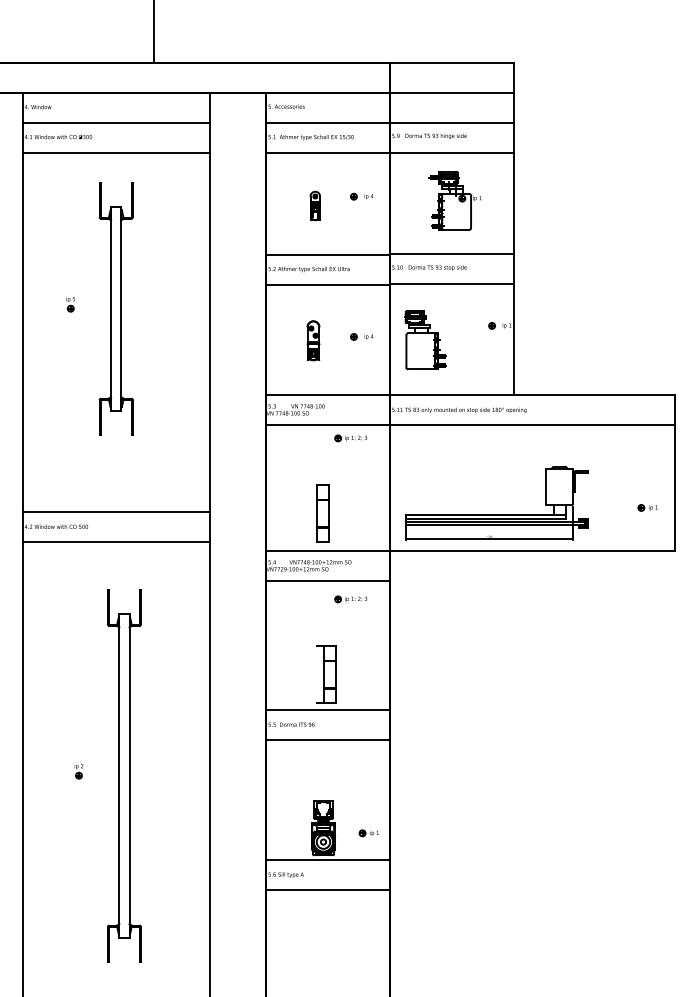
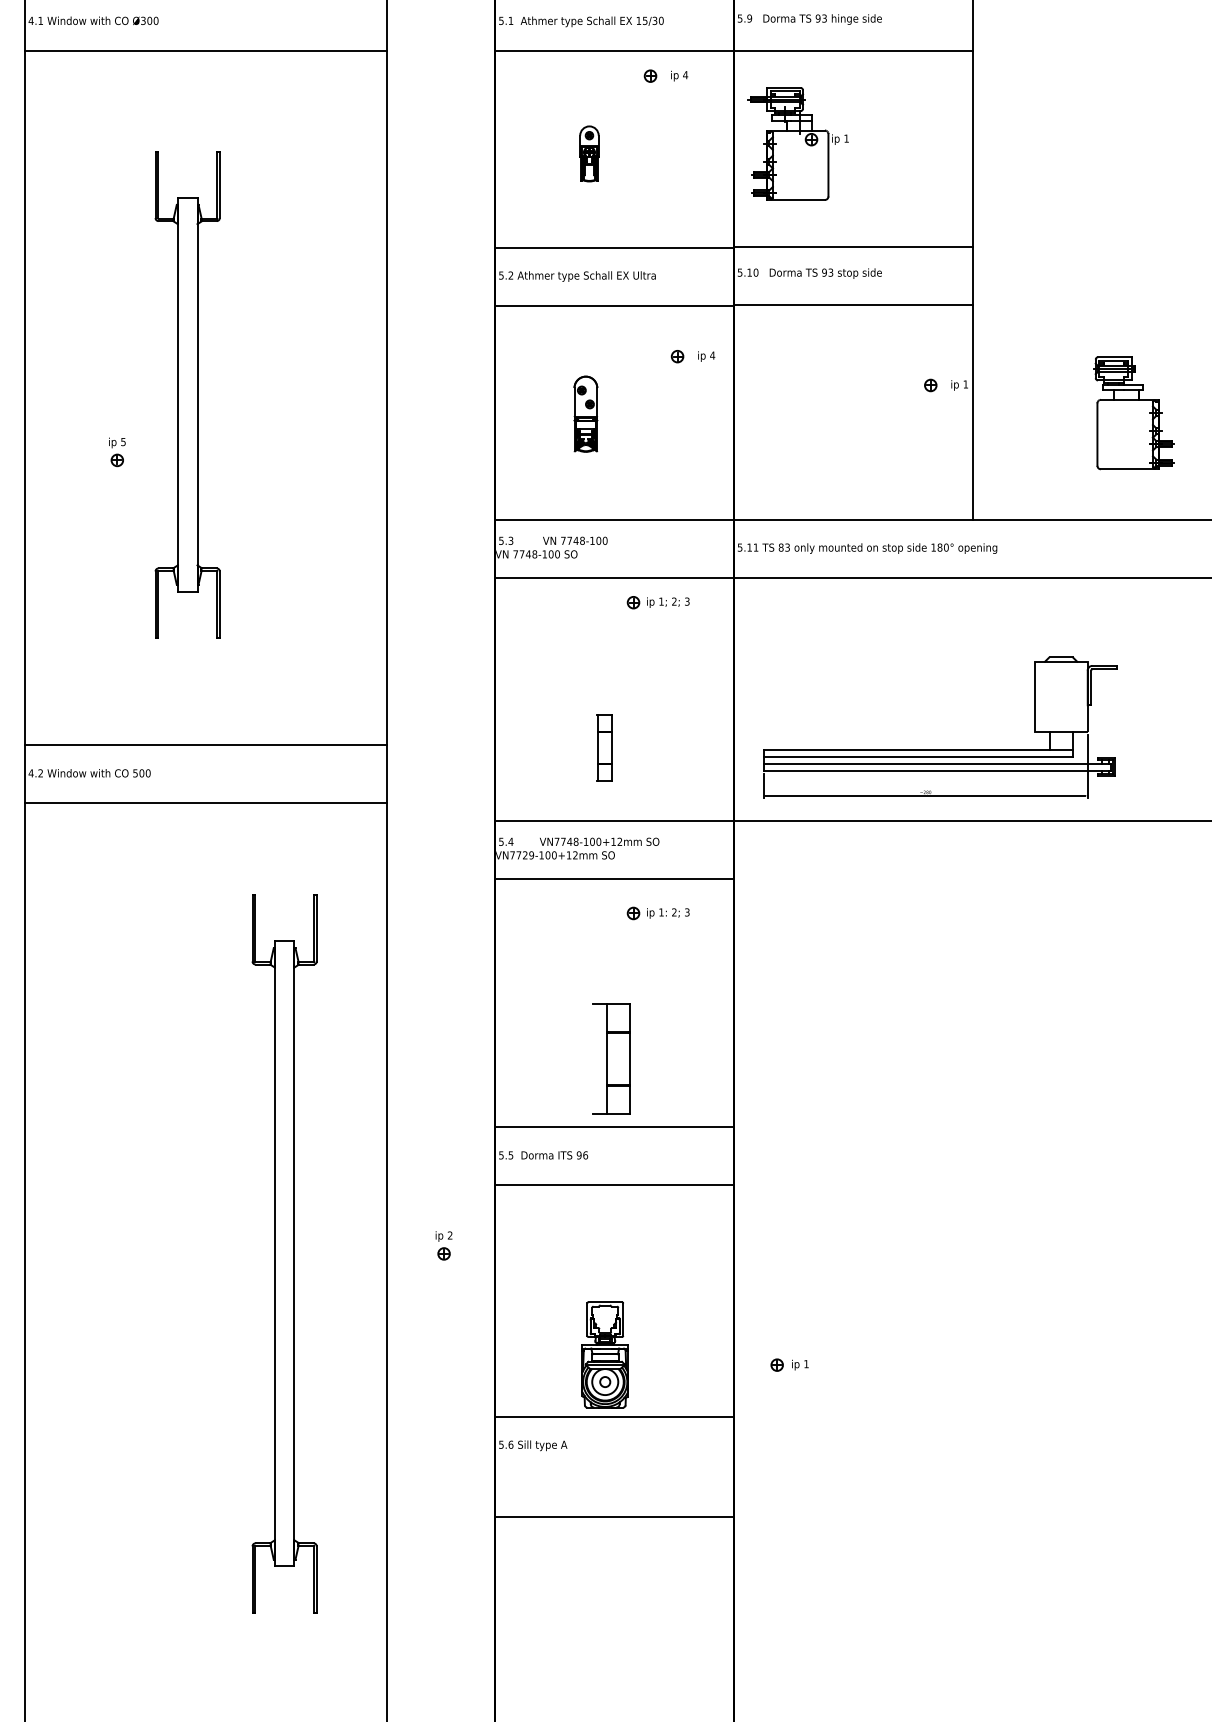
part: (361, 196) -> (665, 75), moved
part: (454, 200) -> (796, 143), moved
part: (70, 304) -> (116, 452), moved
part: (115, 308) -> (186, 394), moved
part: (361, 336) -> (692, 355), moved
part: (425, 340) -> (1134, 413), moved
part: (322, 513) -> (603, 747), size x0.6
part: (78, 771) -> (443, 1245), moved
part: (124, 775) -> (284, 1253), moved
part: (368, 833) -> (788, 1365), moved
line: (328, 890) -> (614, 1517), moved

